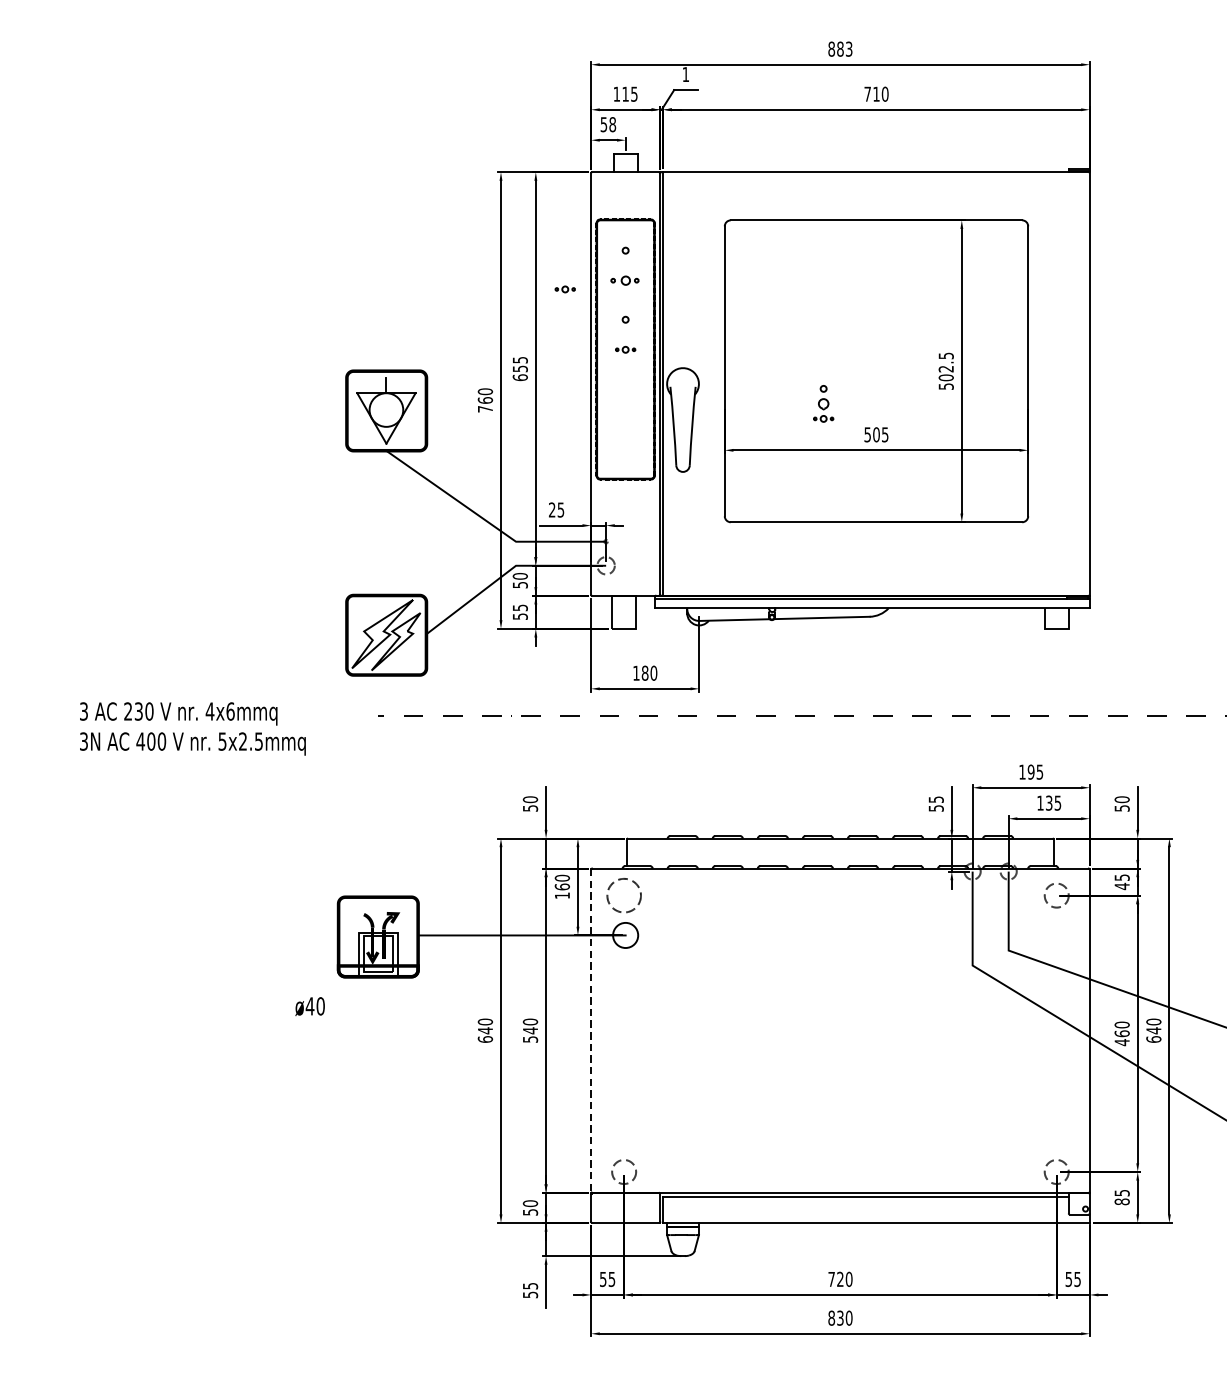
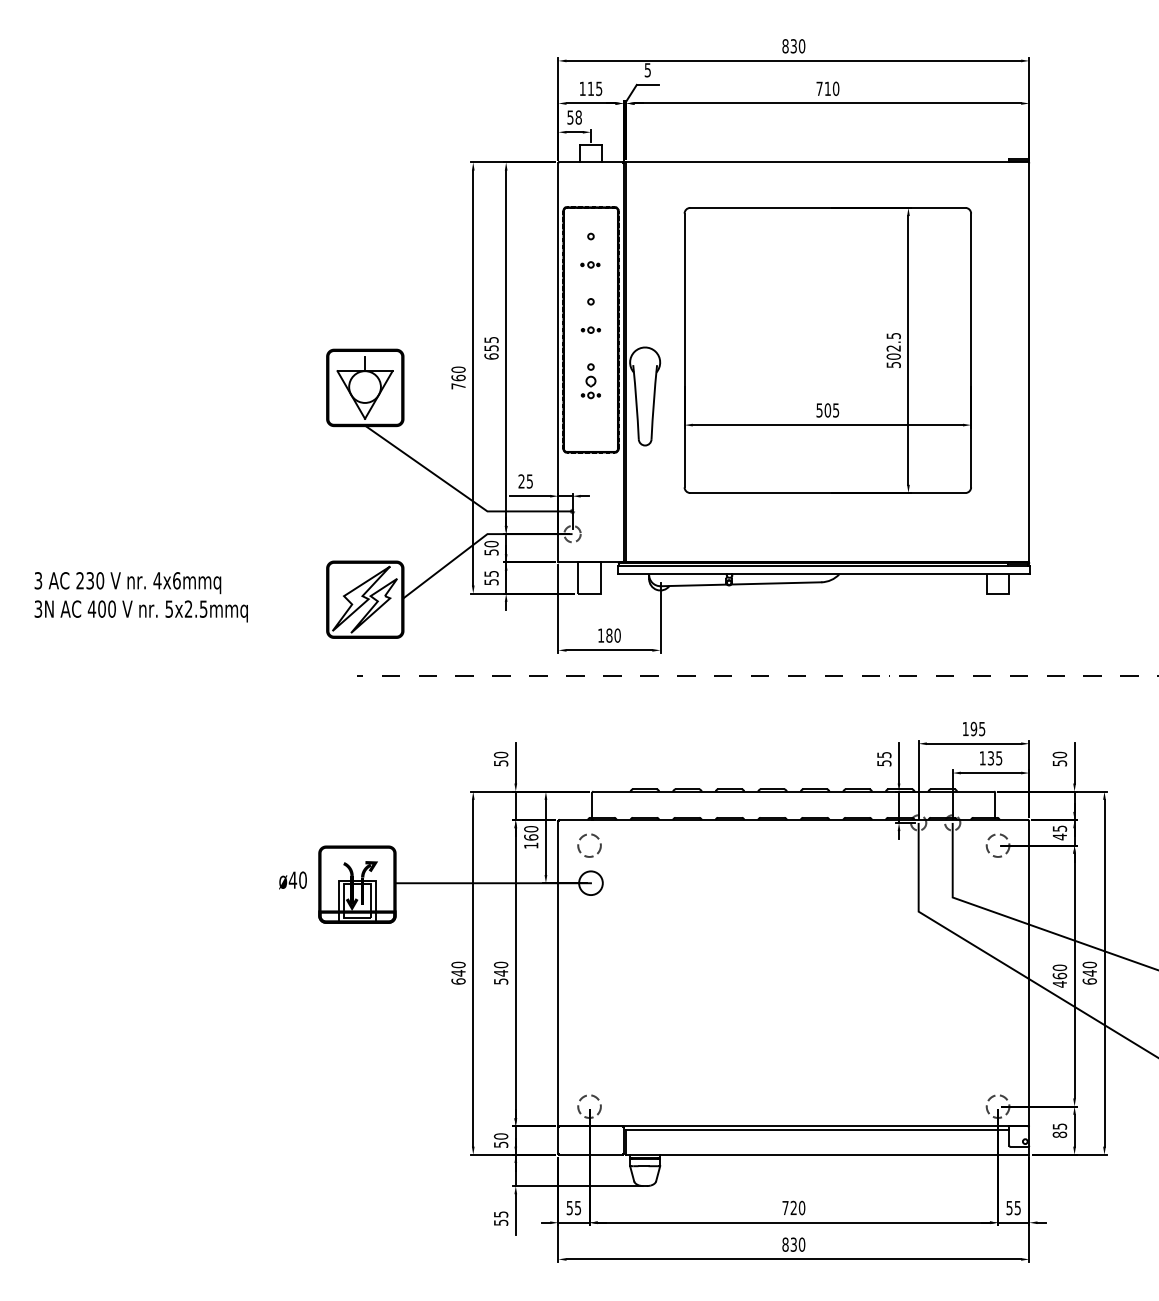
text: (844, 49) -> (797, 46), 883 -> 830
text: (685, 74) -> (647, 70), 1 -> 5
part: (625, 280) -> (590, 264), size x0.71
part: (564, 288) -> (533, 272), removed
part: (823, 404) -> (590, 381), moved
text: (192, 729) -> (140, 597), moved
circle: (624, 895) -> (589, 845), size x0.71
text: (309, 1006) -> (292, 880), moved
line: (591, 1031) -> (558, 973), dashed -> solid

